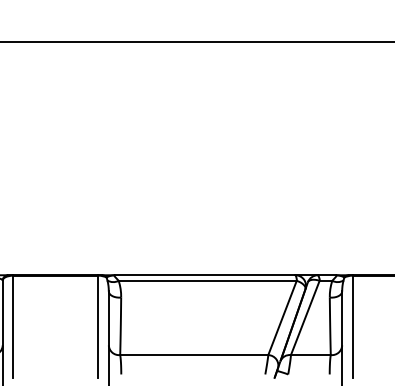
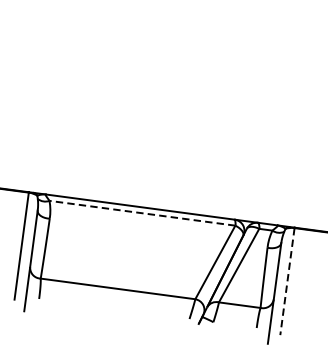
line: (207, 280) -> (142, 212), solid -> dashed
line: (352, 327) -> (287, 282), solid -> dashed

